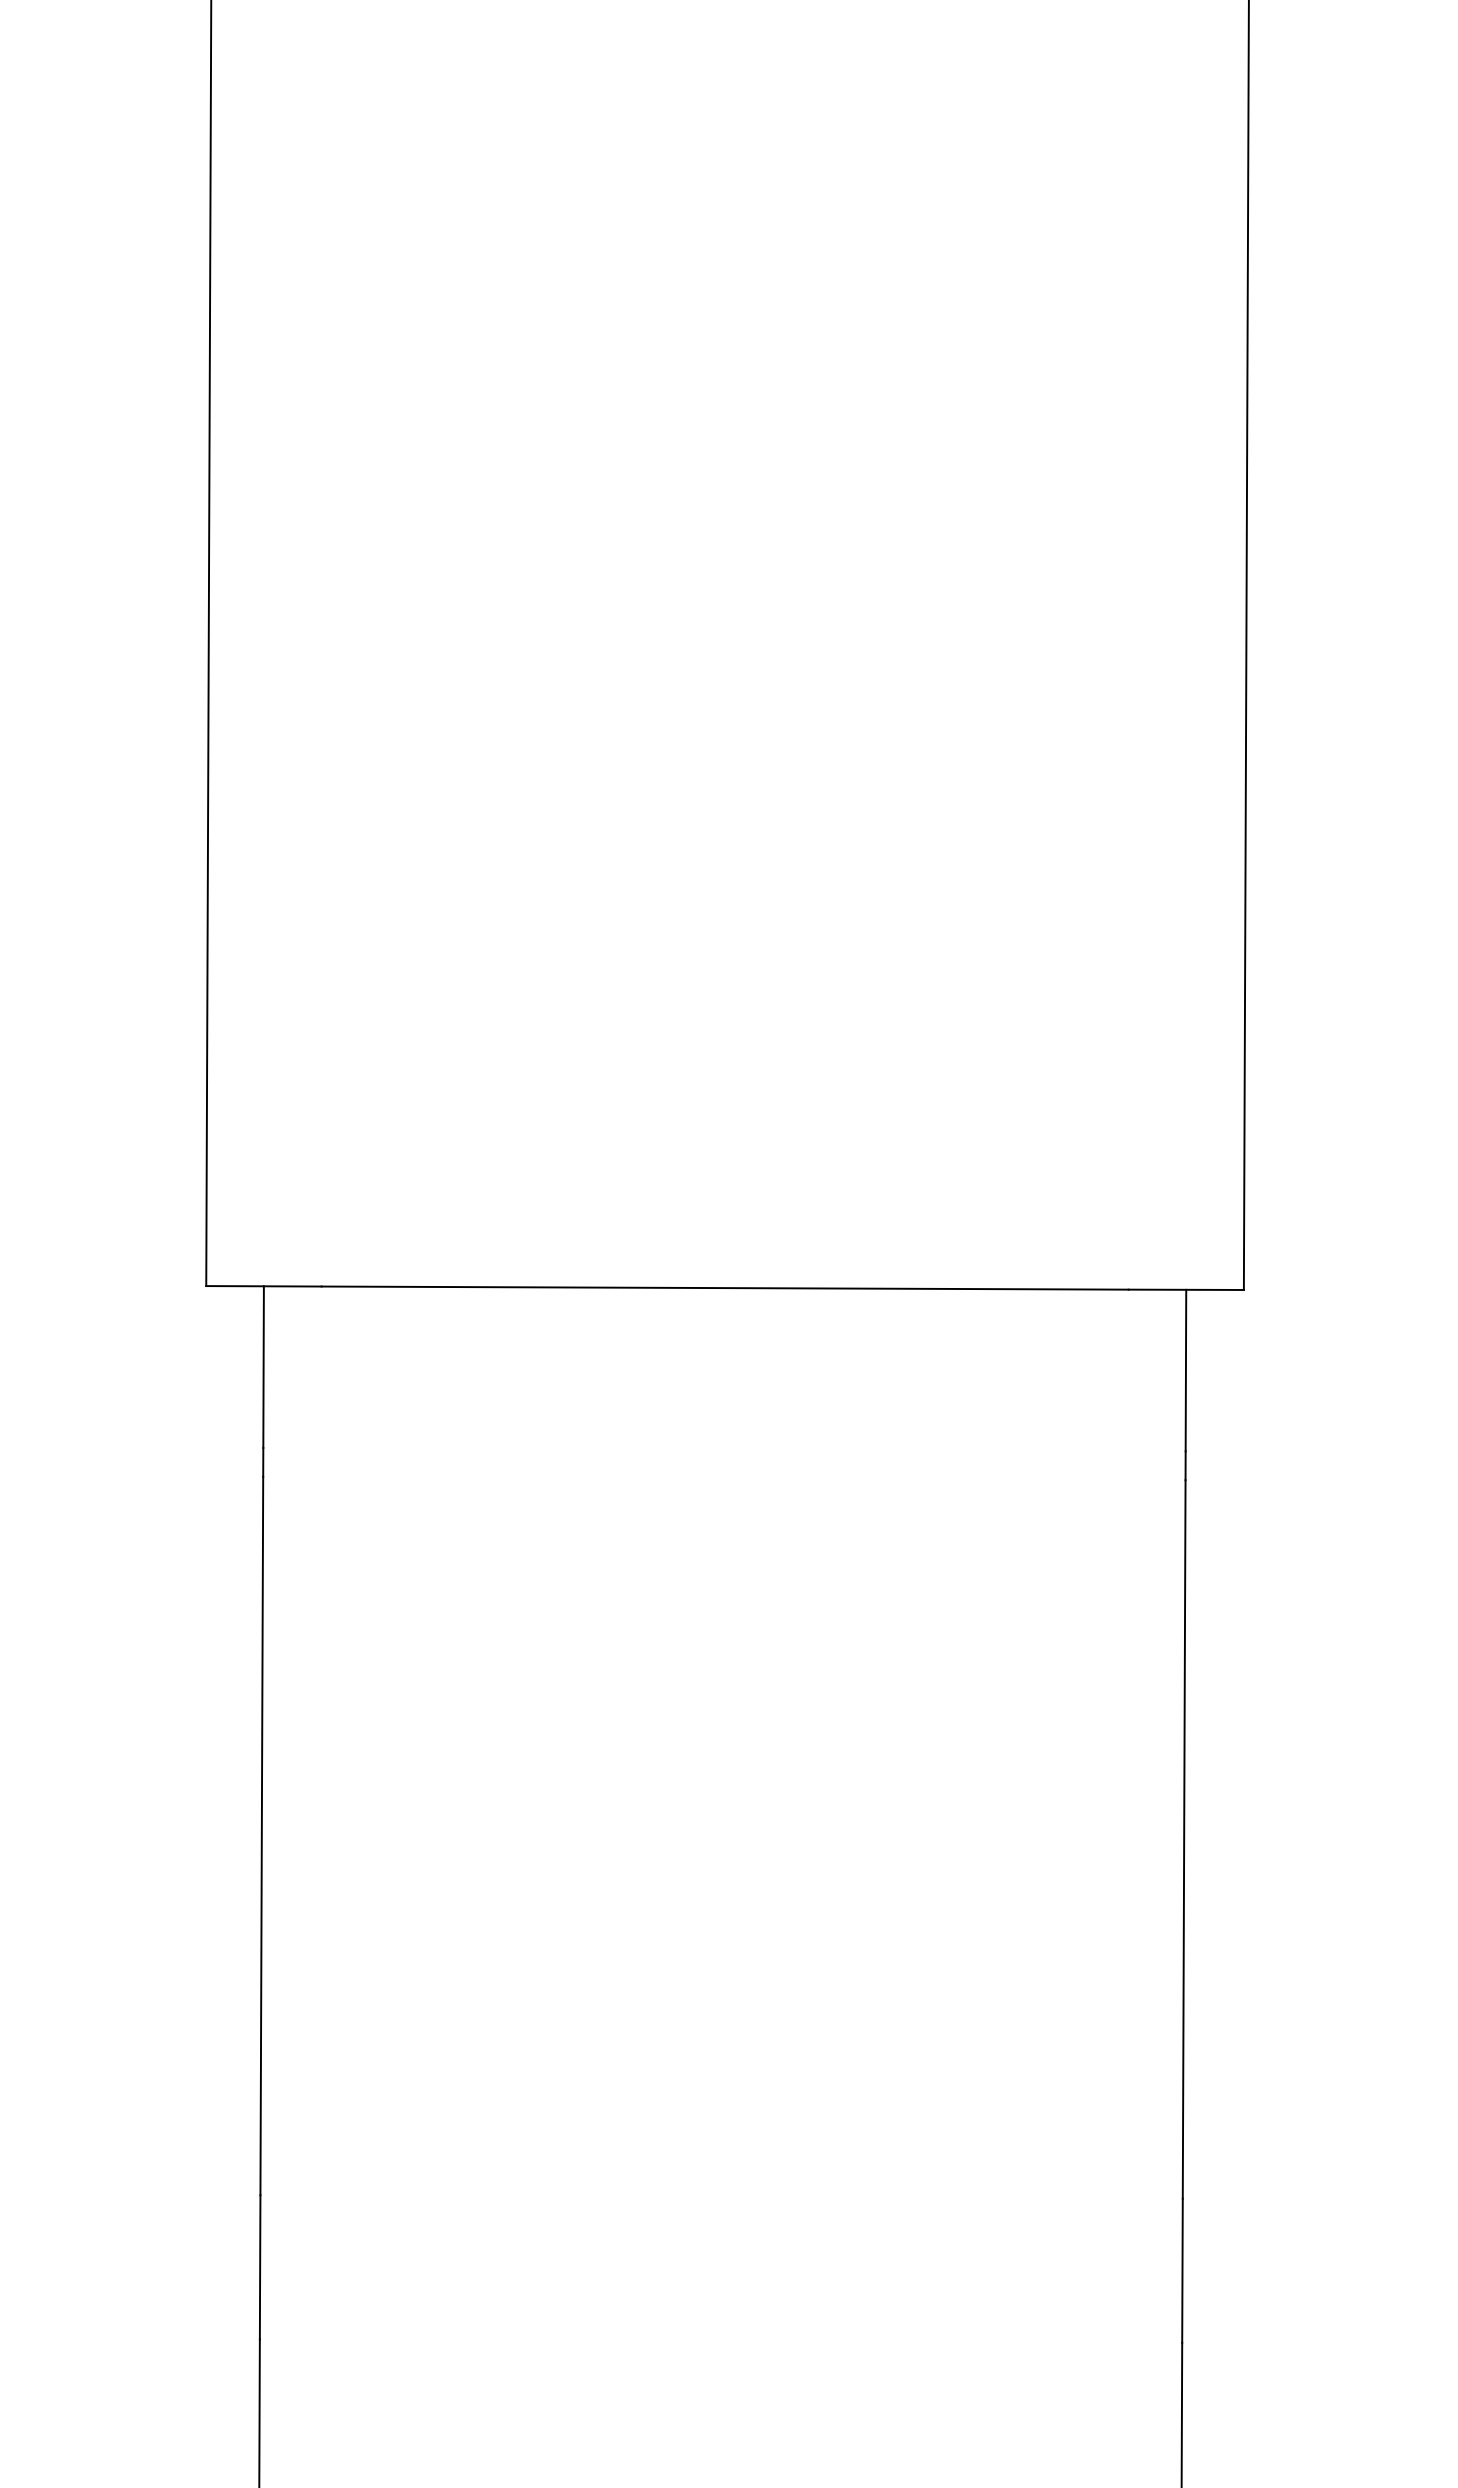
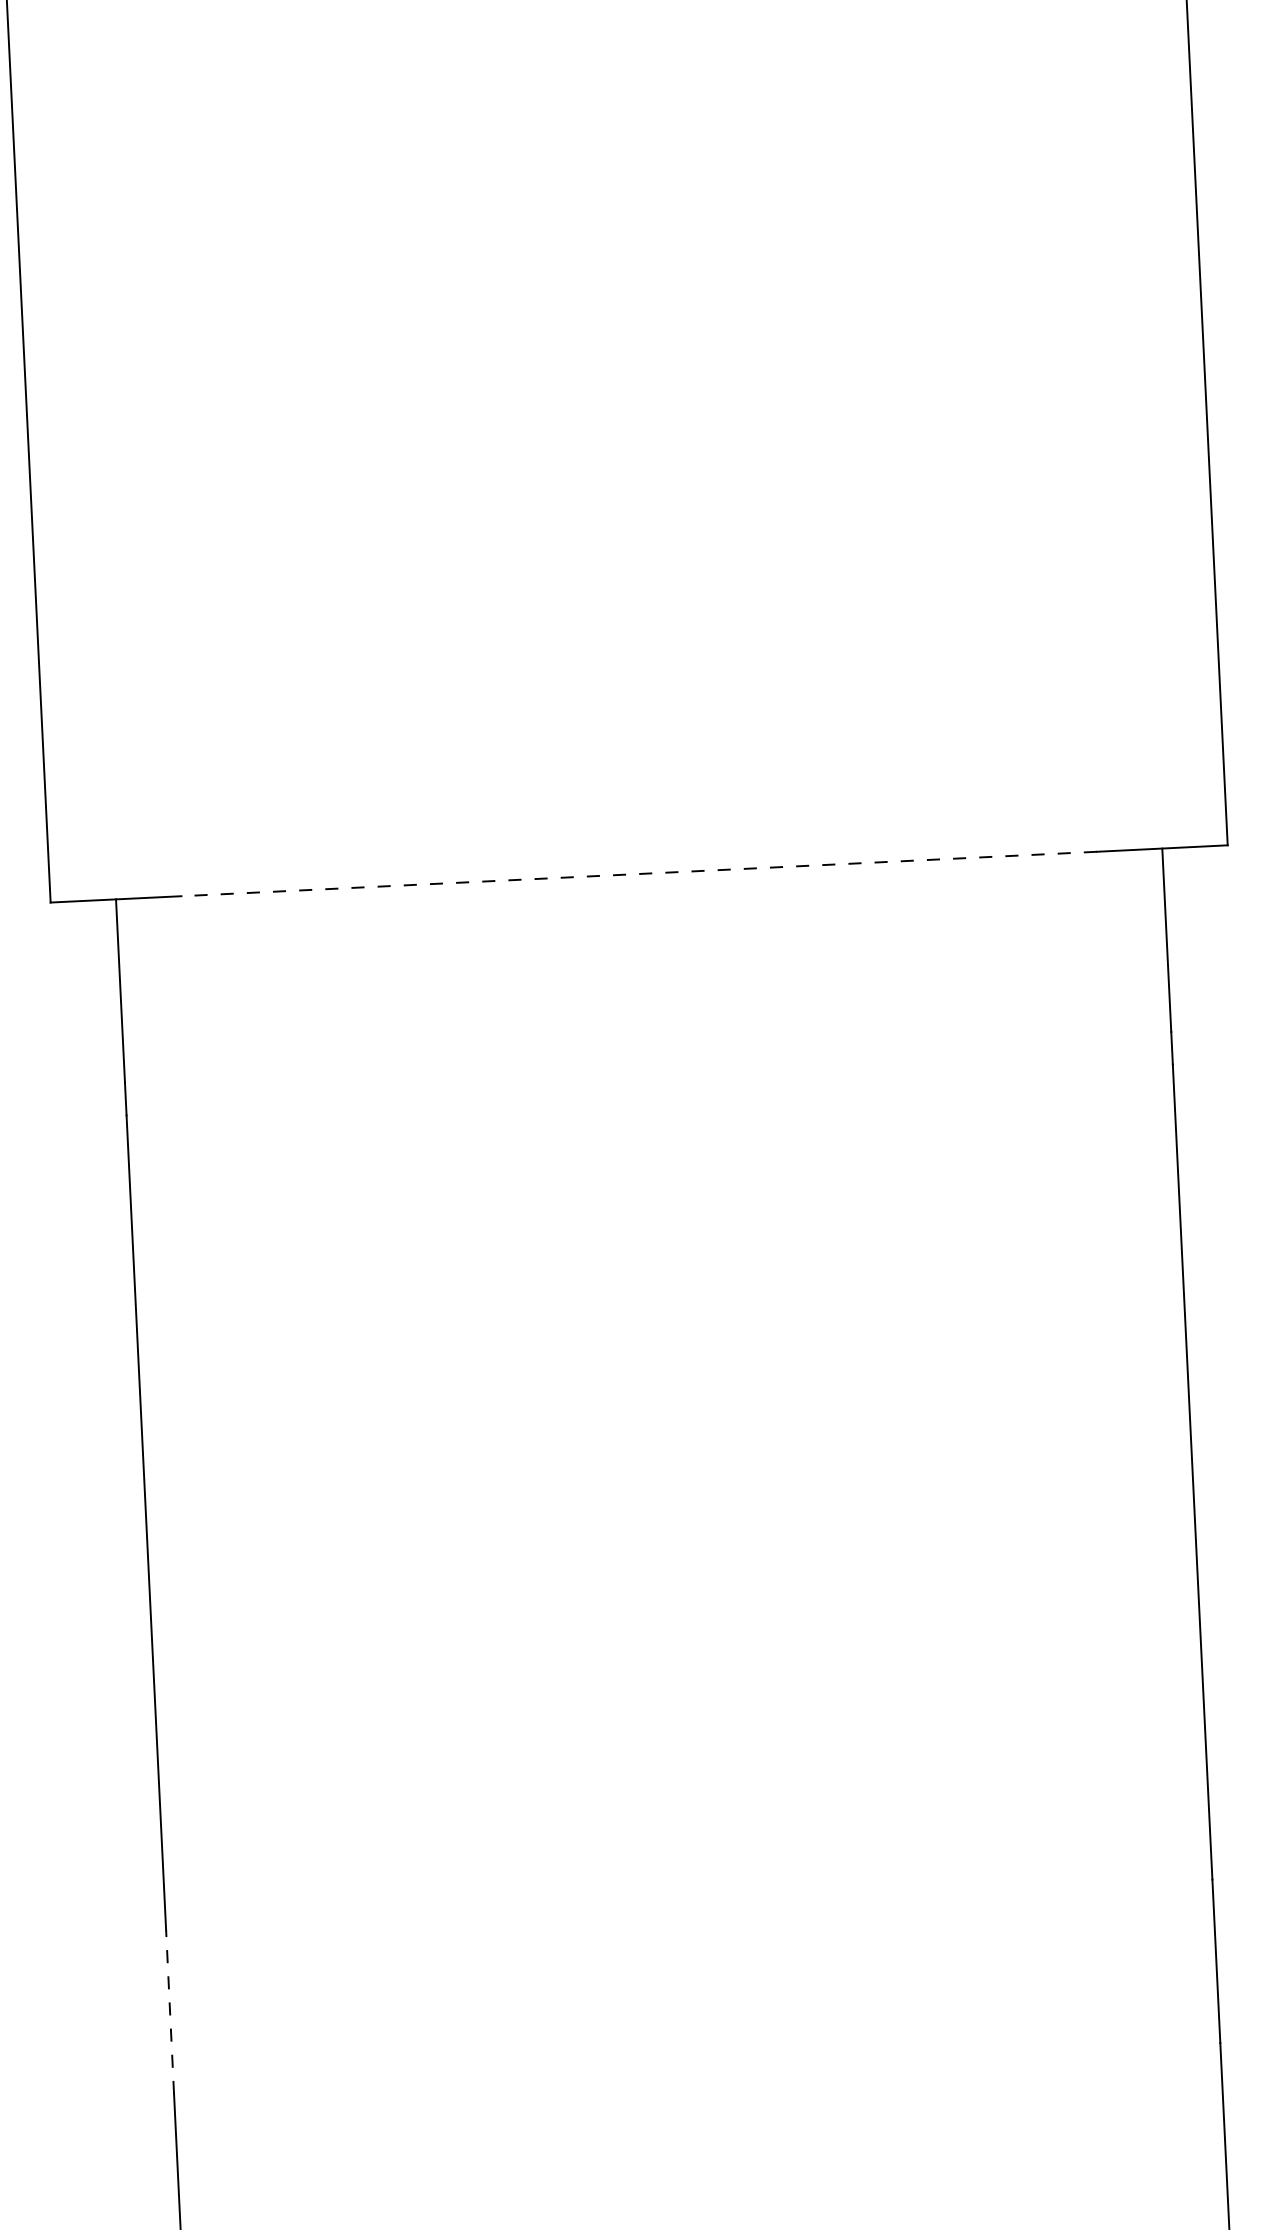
line: (725, 1288) -> (639, 874), solid -> dashed
line: (260, 2266) -> (170, 2011), solid -> dashed

